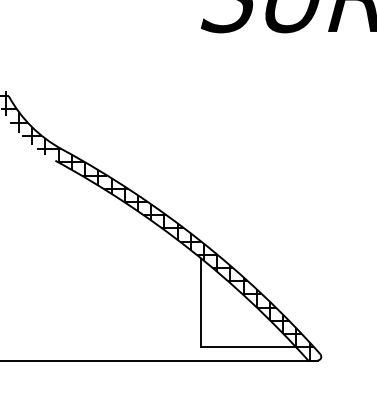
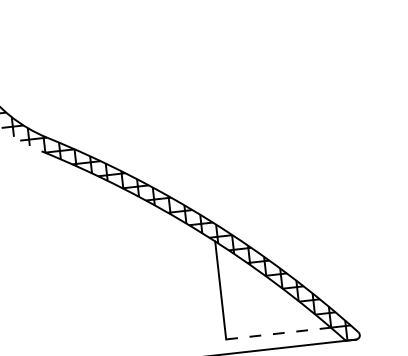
line: (249, 347) -> (279, 333), solid -> dashed

